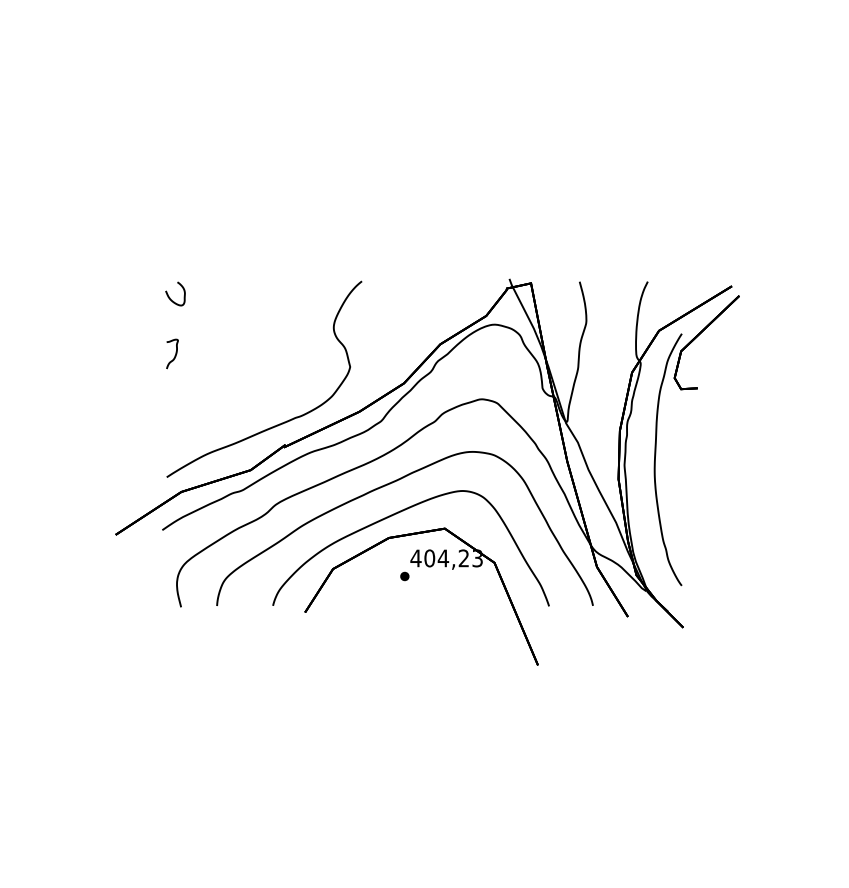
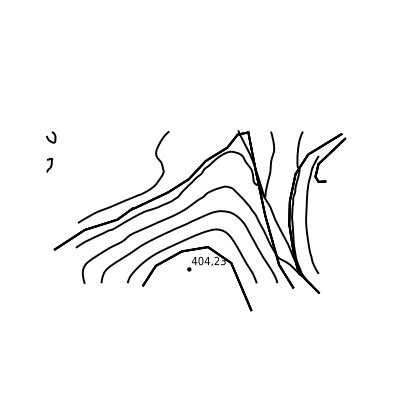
part: (176, 324) -> (51, 151), moved

